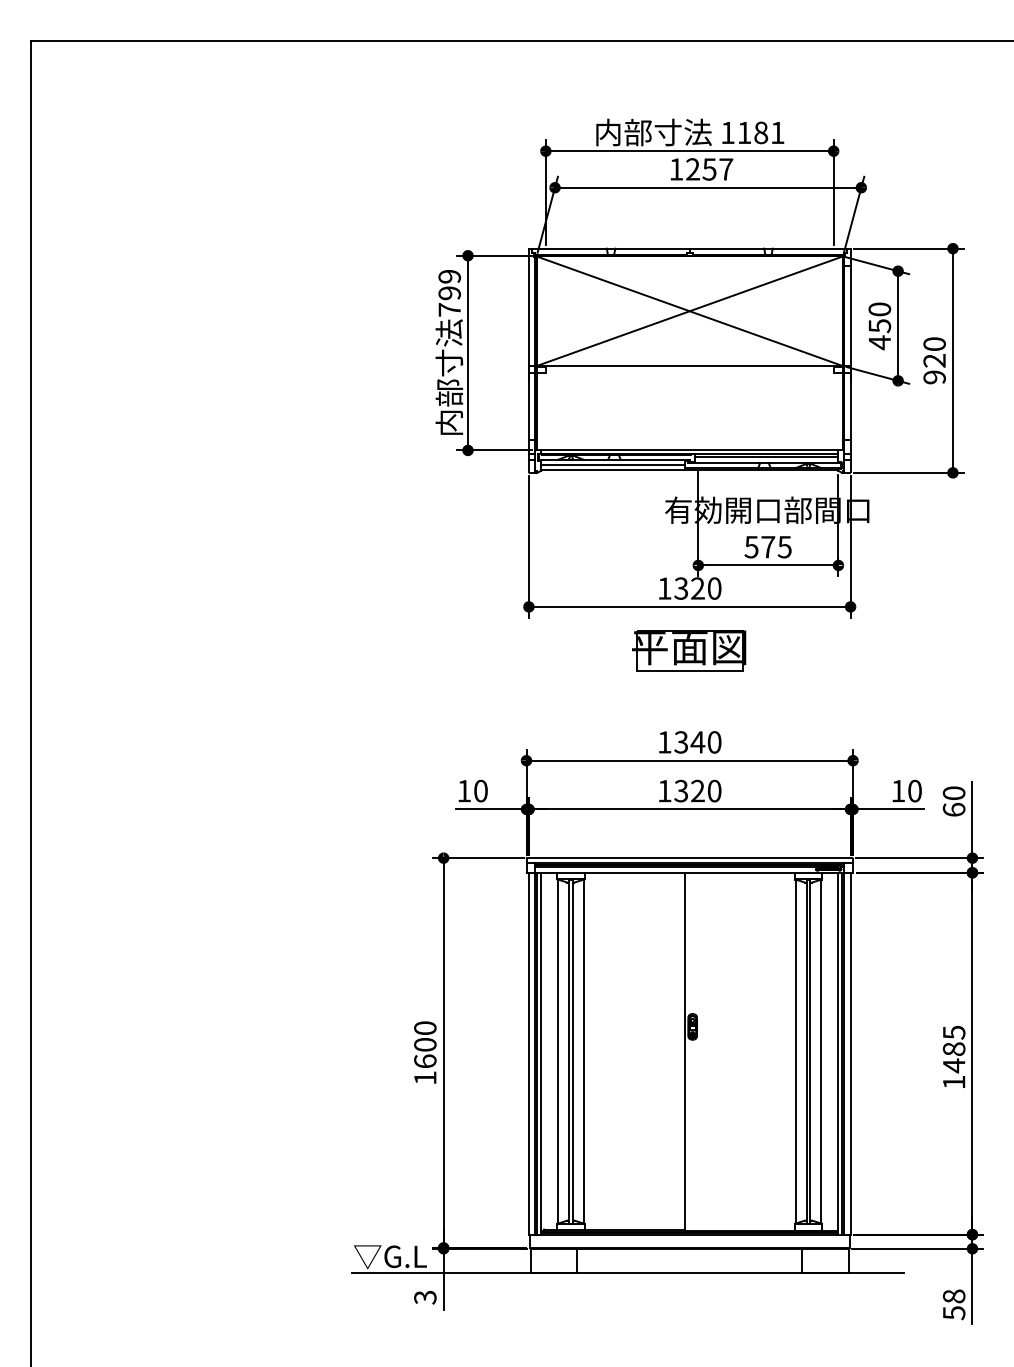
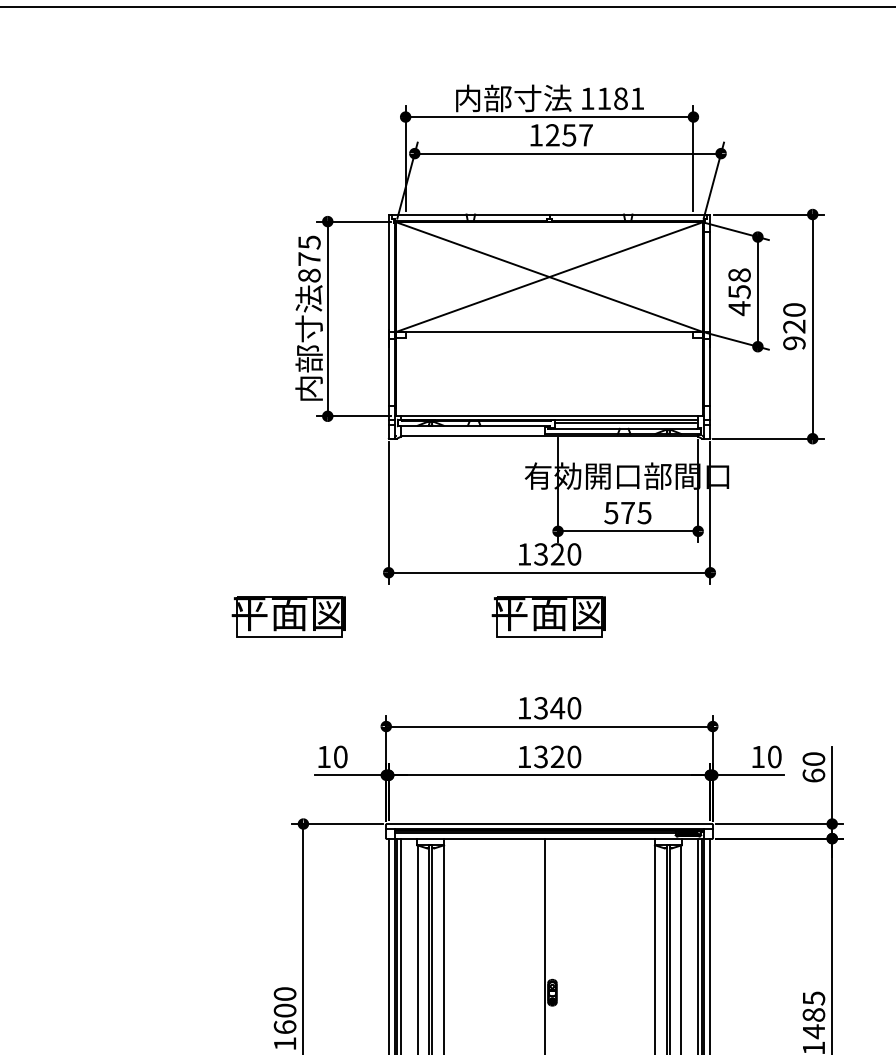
text: (449, 293) -> (309, 259), 799 -> 875
text: (879, 309) -> (739, 275), 450 -> 458
line: (612, 465) -> (472, 431), removed
part: (429, 650) -> (289, 616), added

